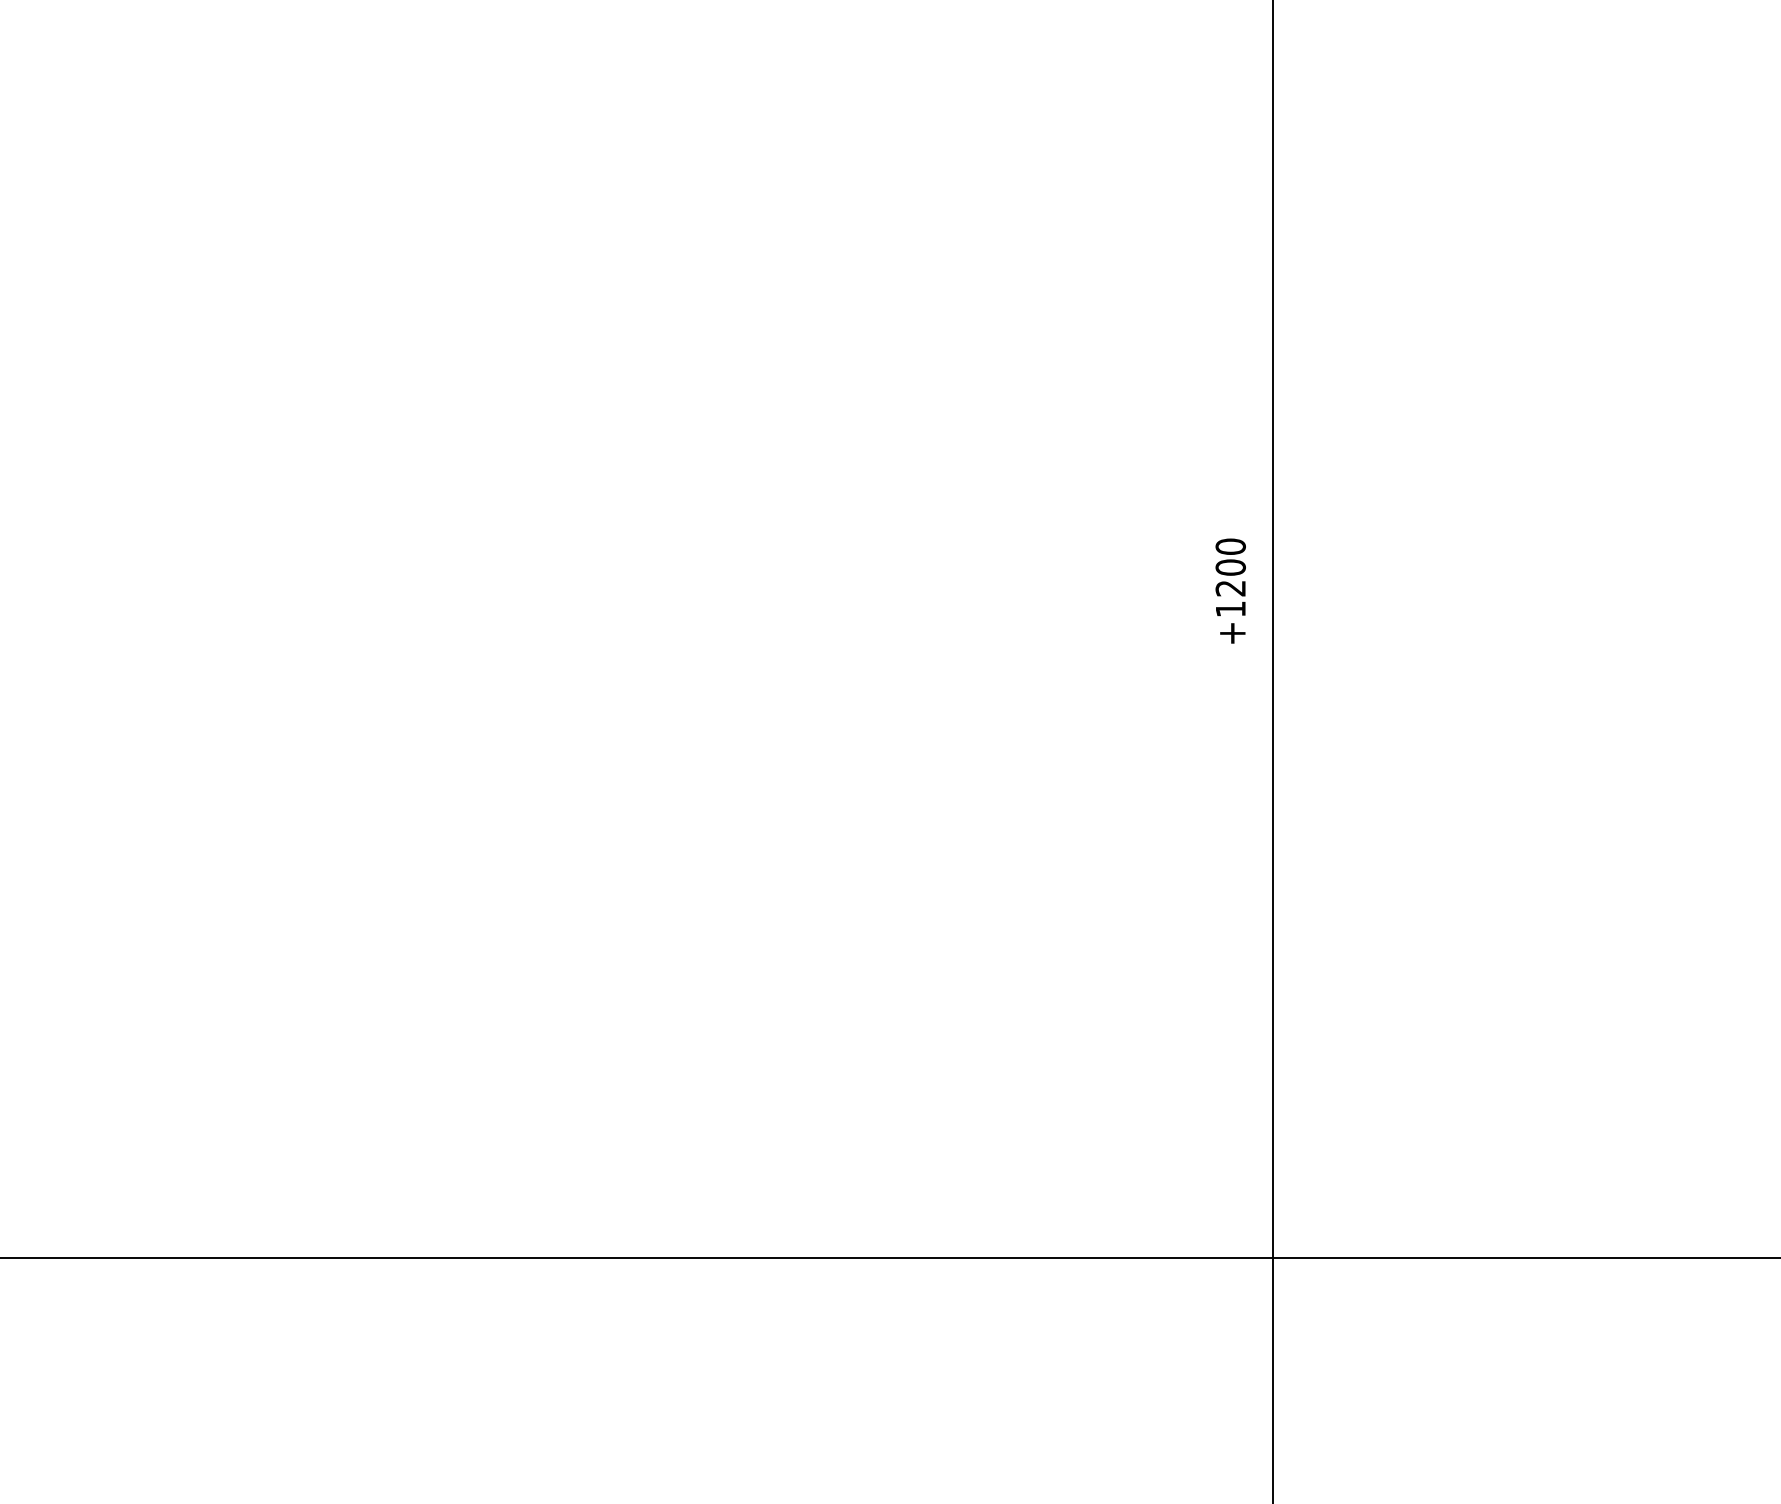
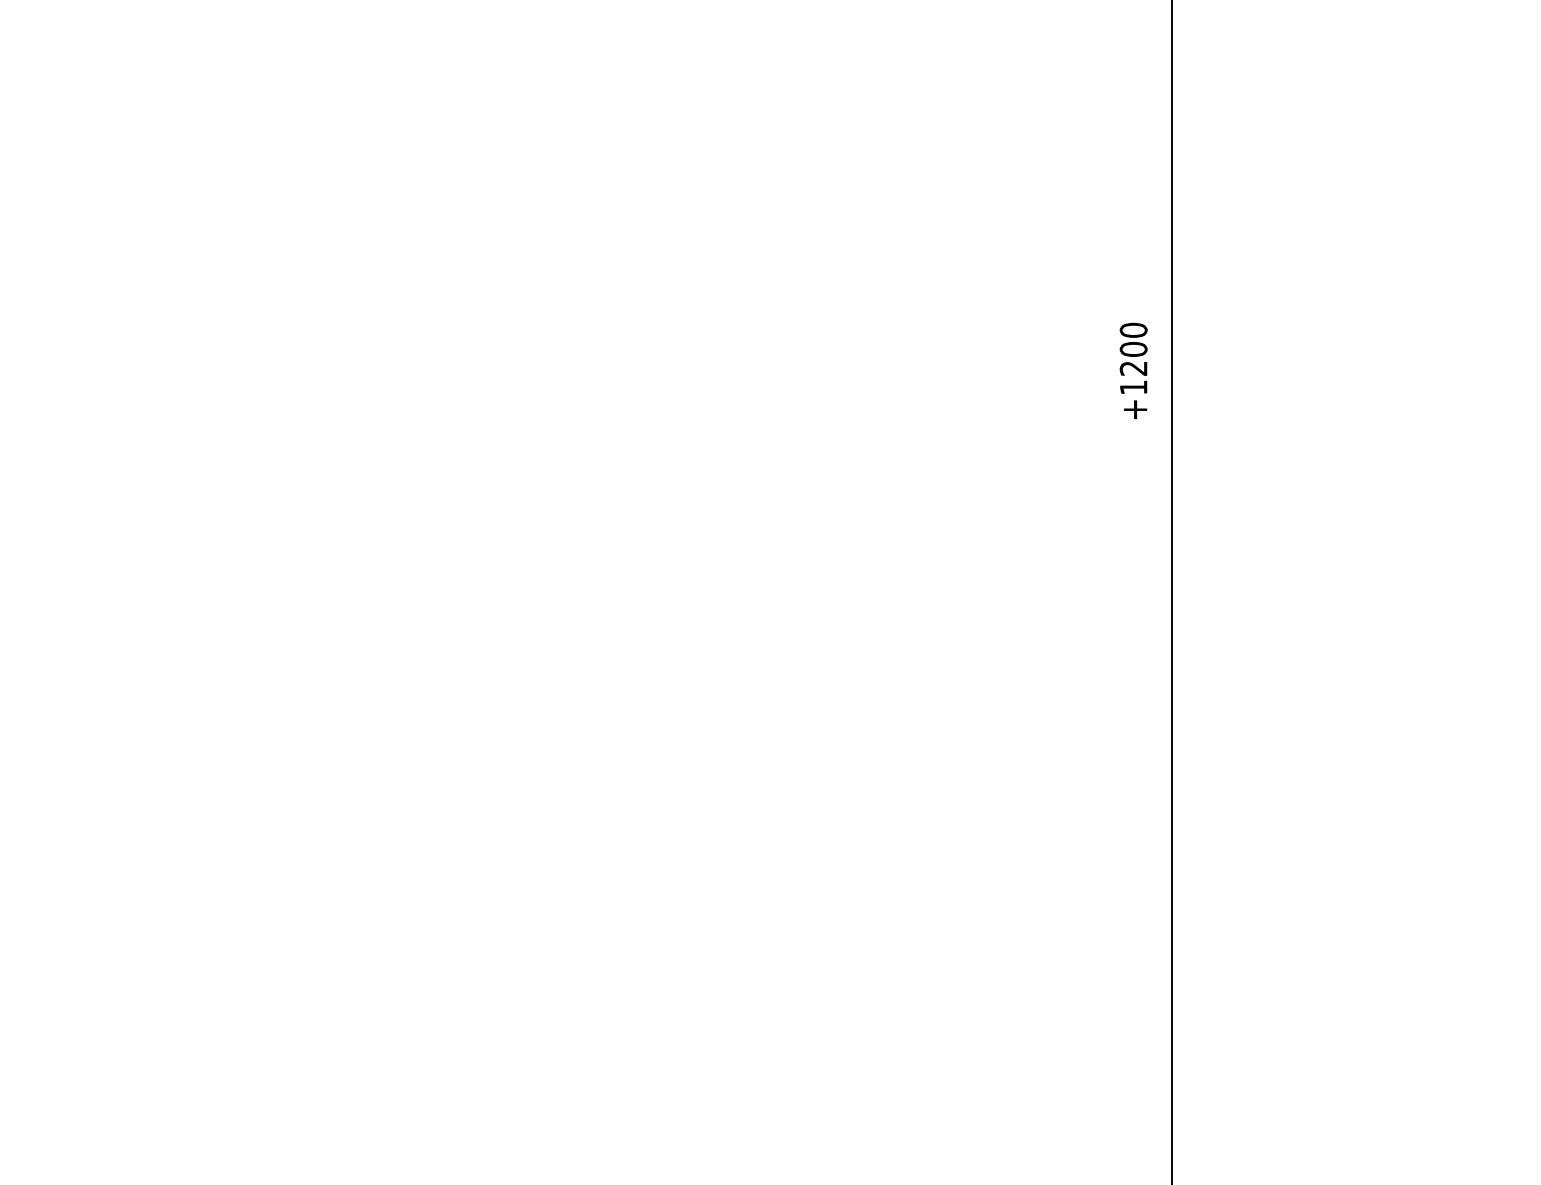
text: (1230, 590) -> (1133, 370), moved

